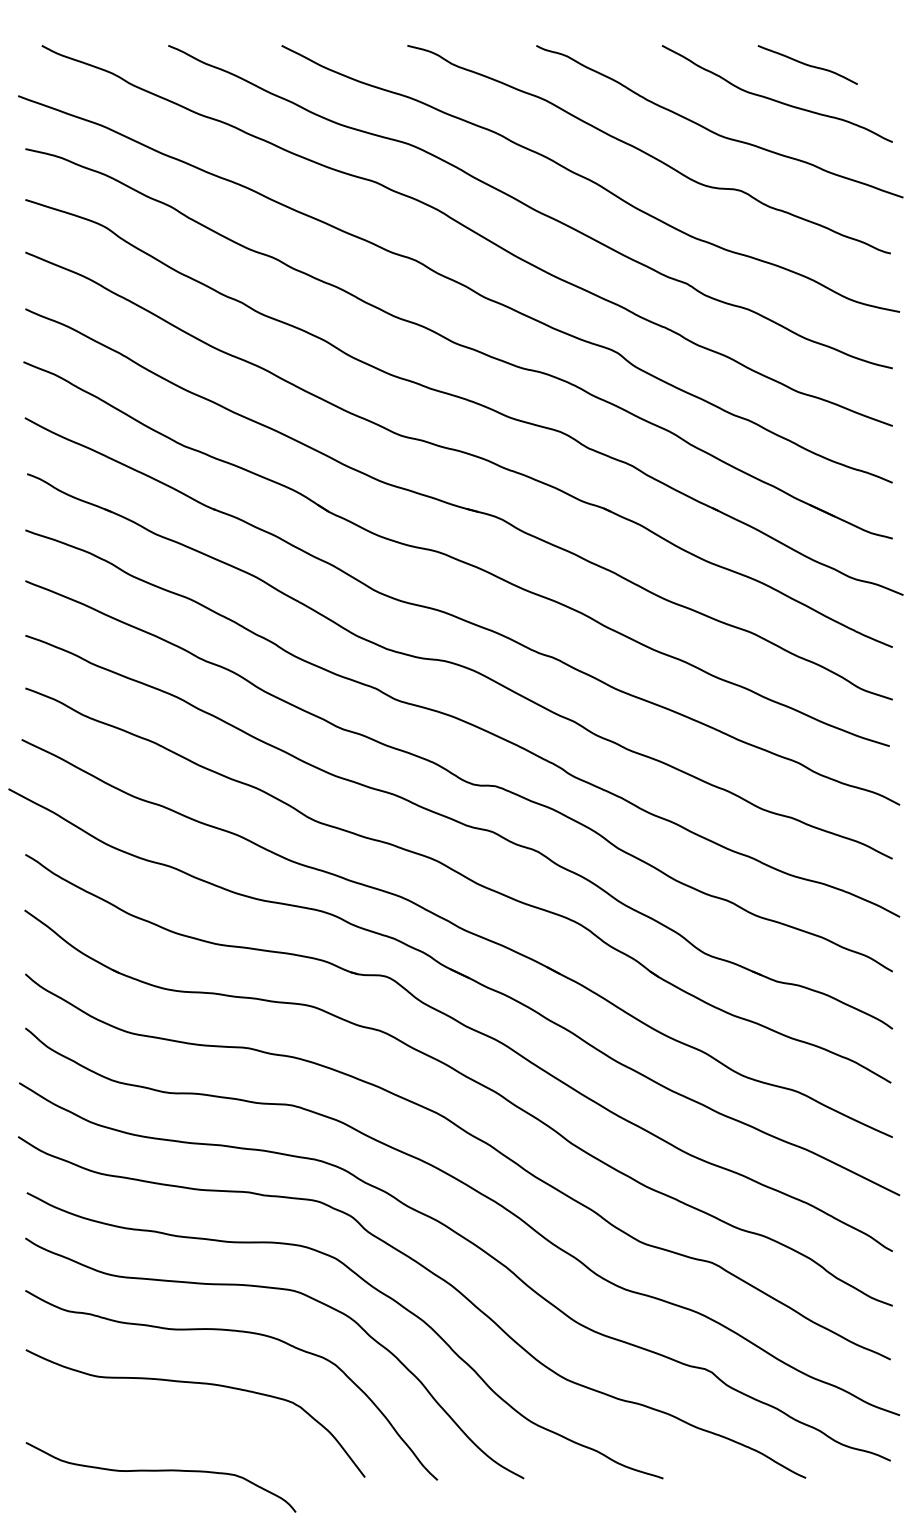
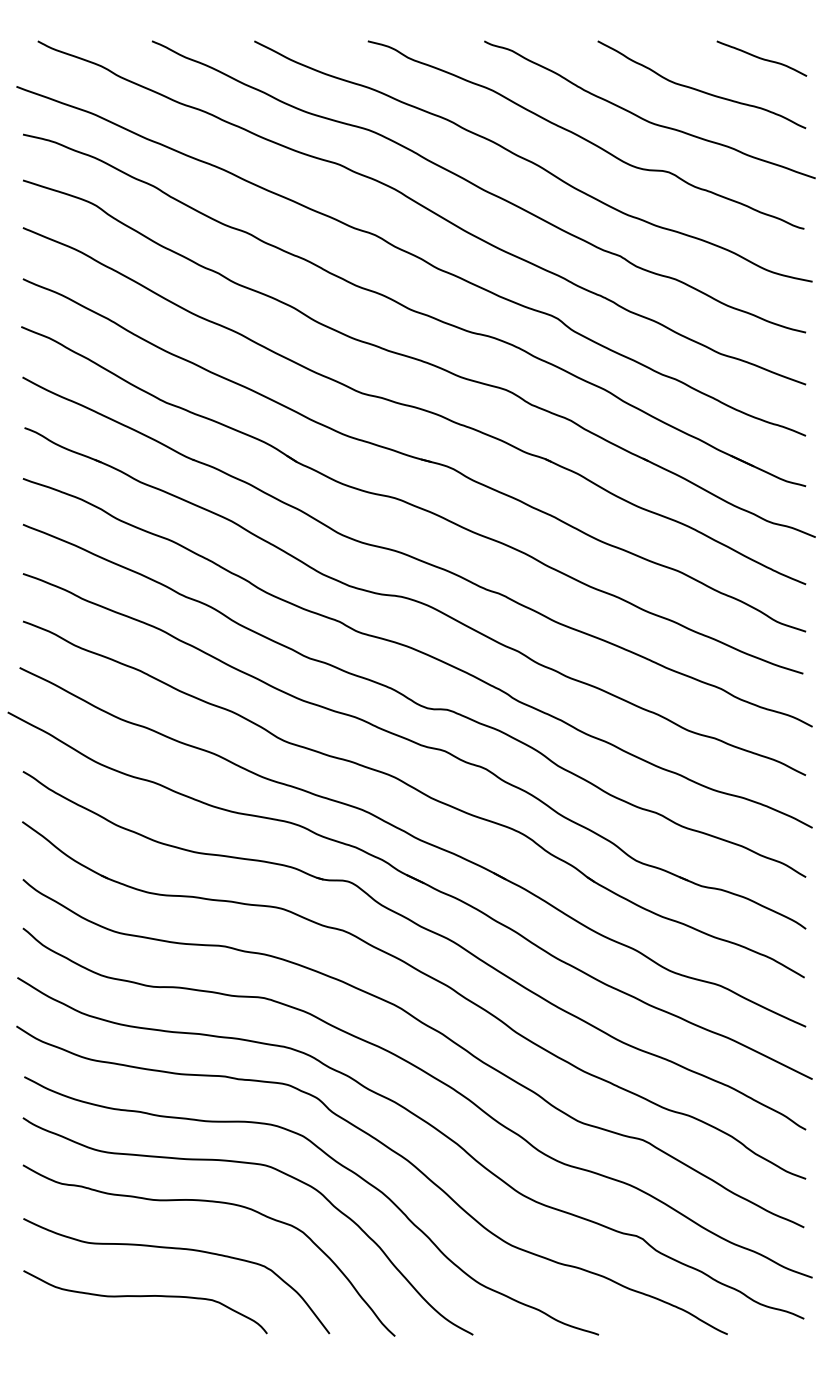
curve: (807, 64) -> (761, 58), moved
curve: (160, 1471) -> (144, 1296), moved

